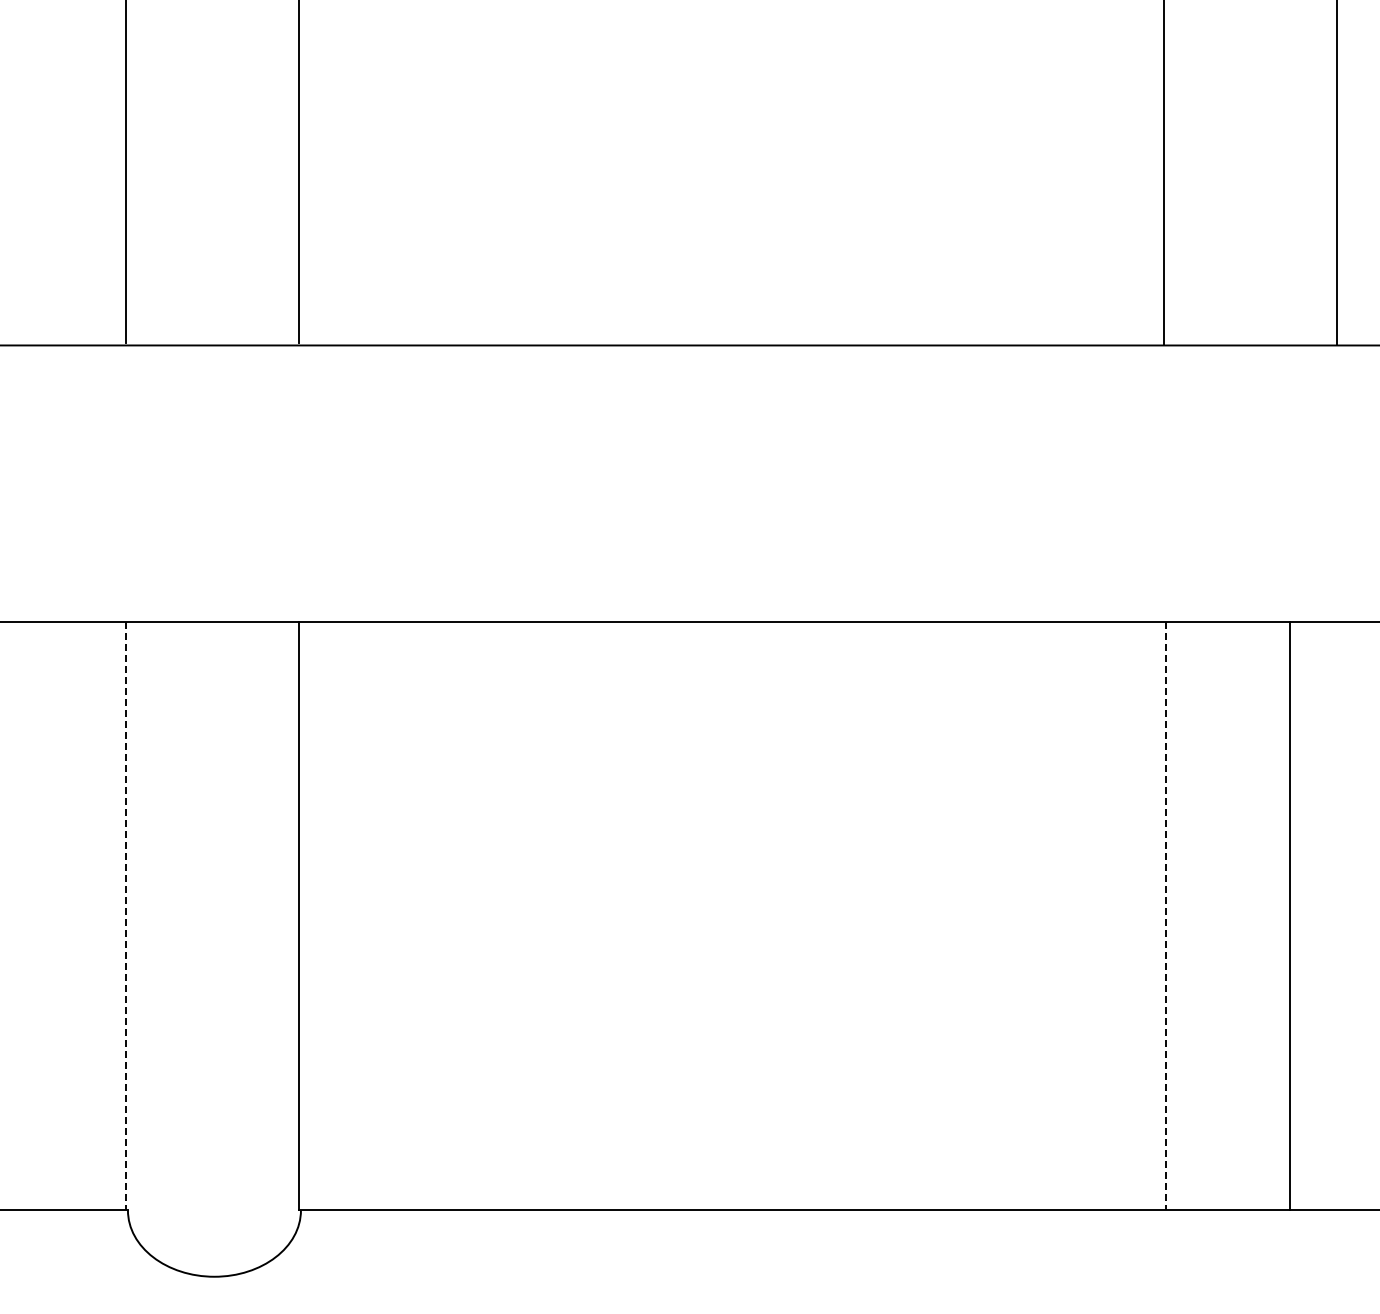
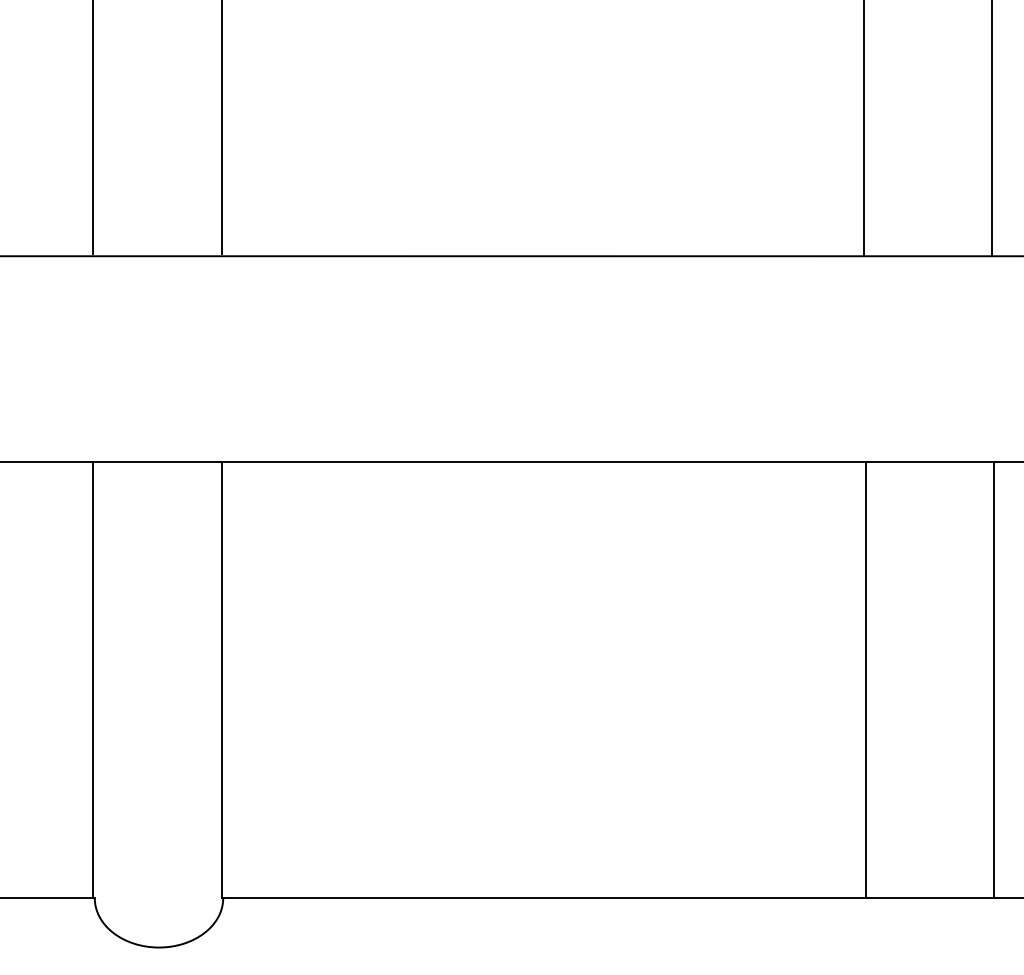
line: (125, 916) -> (92, 680), dashed -> solid
line: (1166, 916) -> (865, 680), dashed -> solid
line: (1290, 916) -> (994, 680), moved

